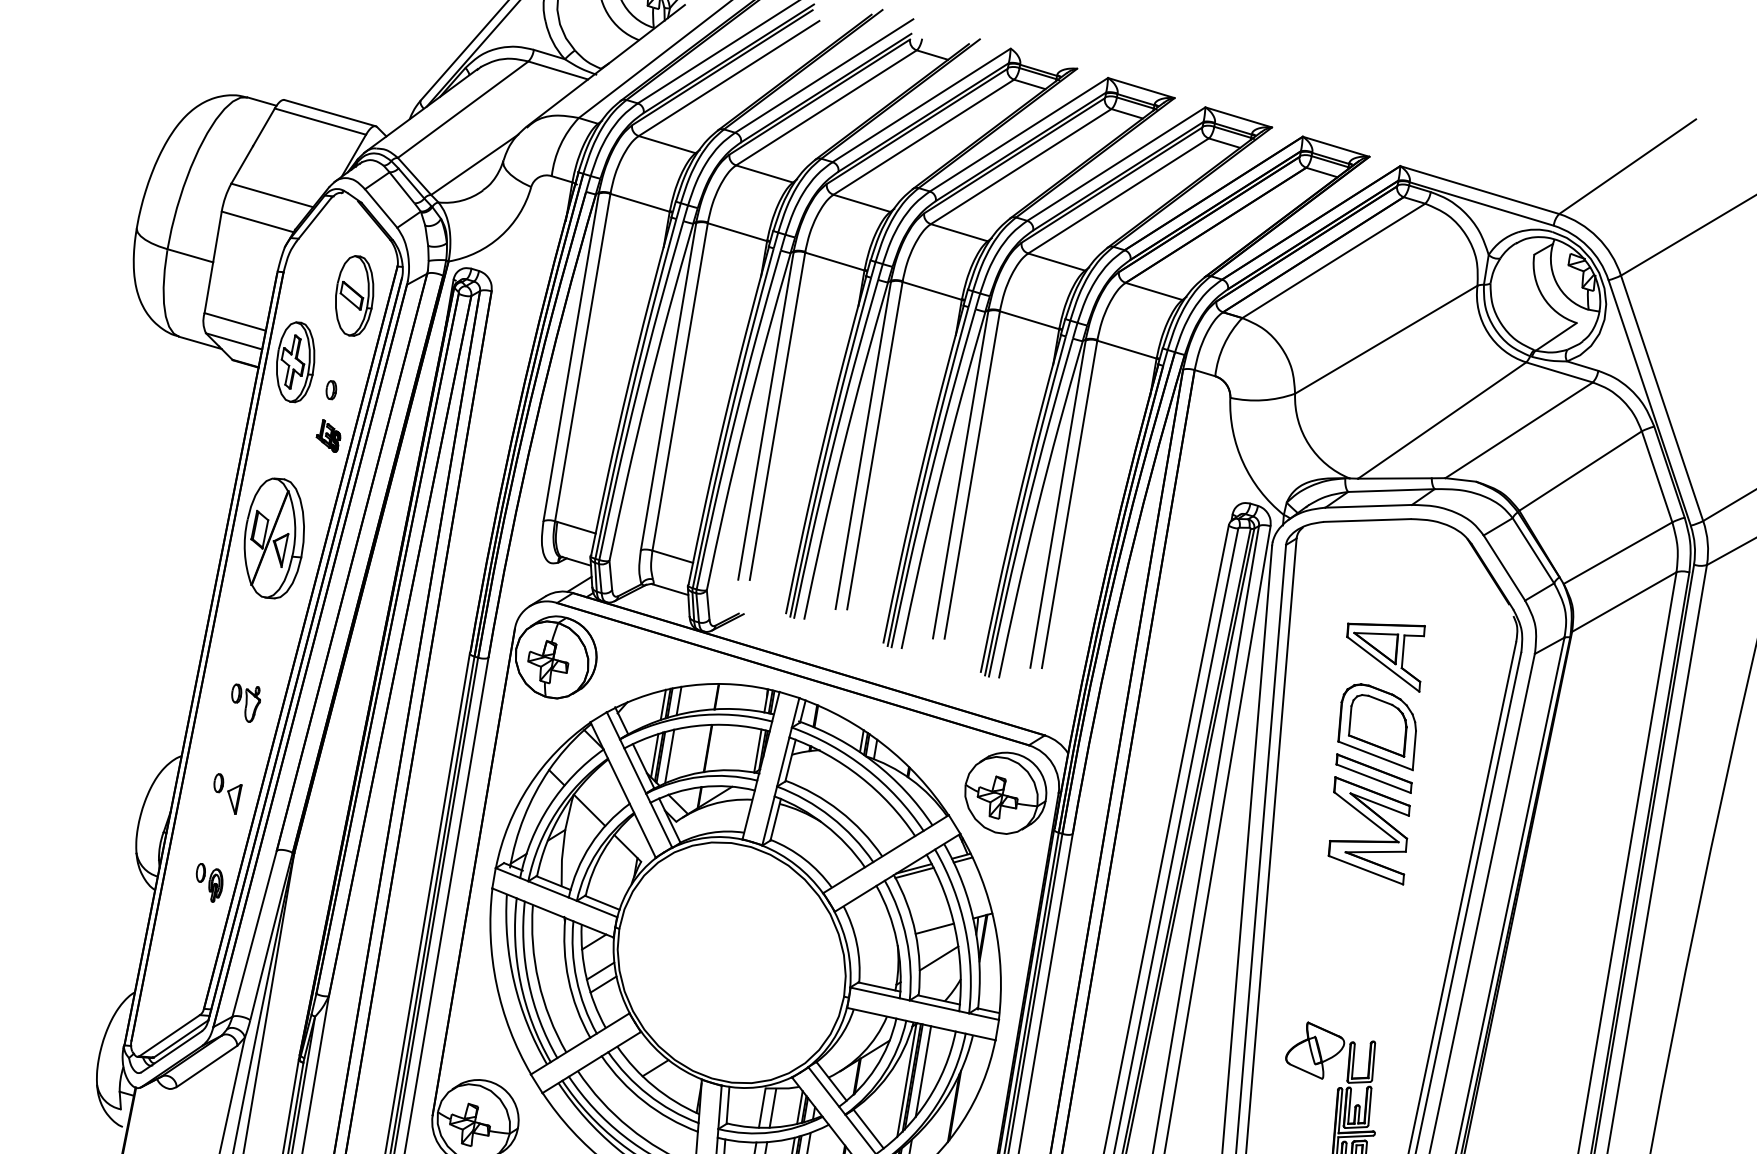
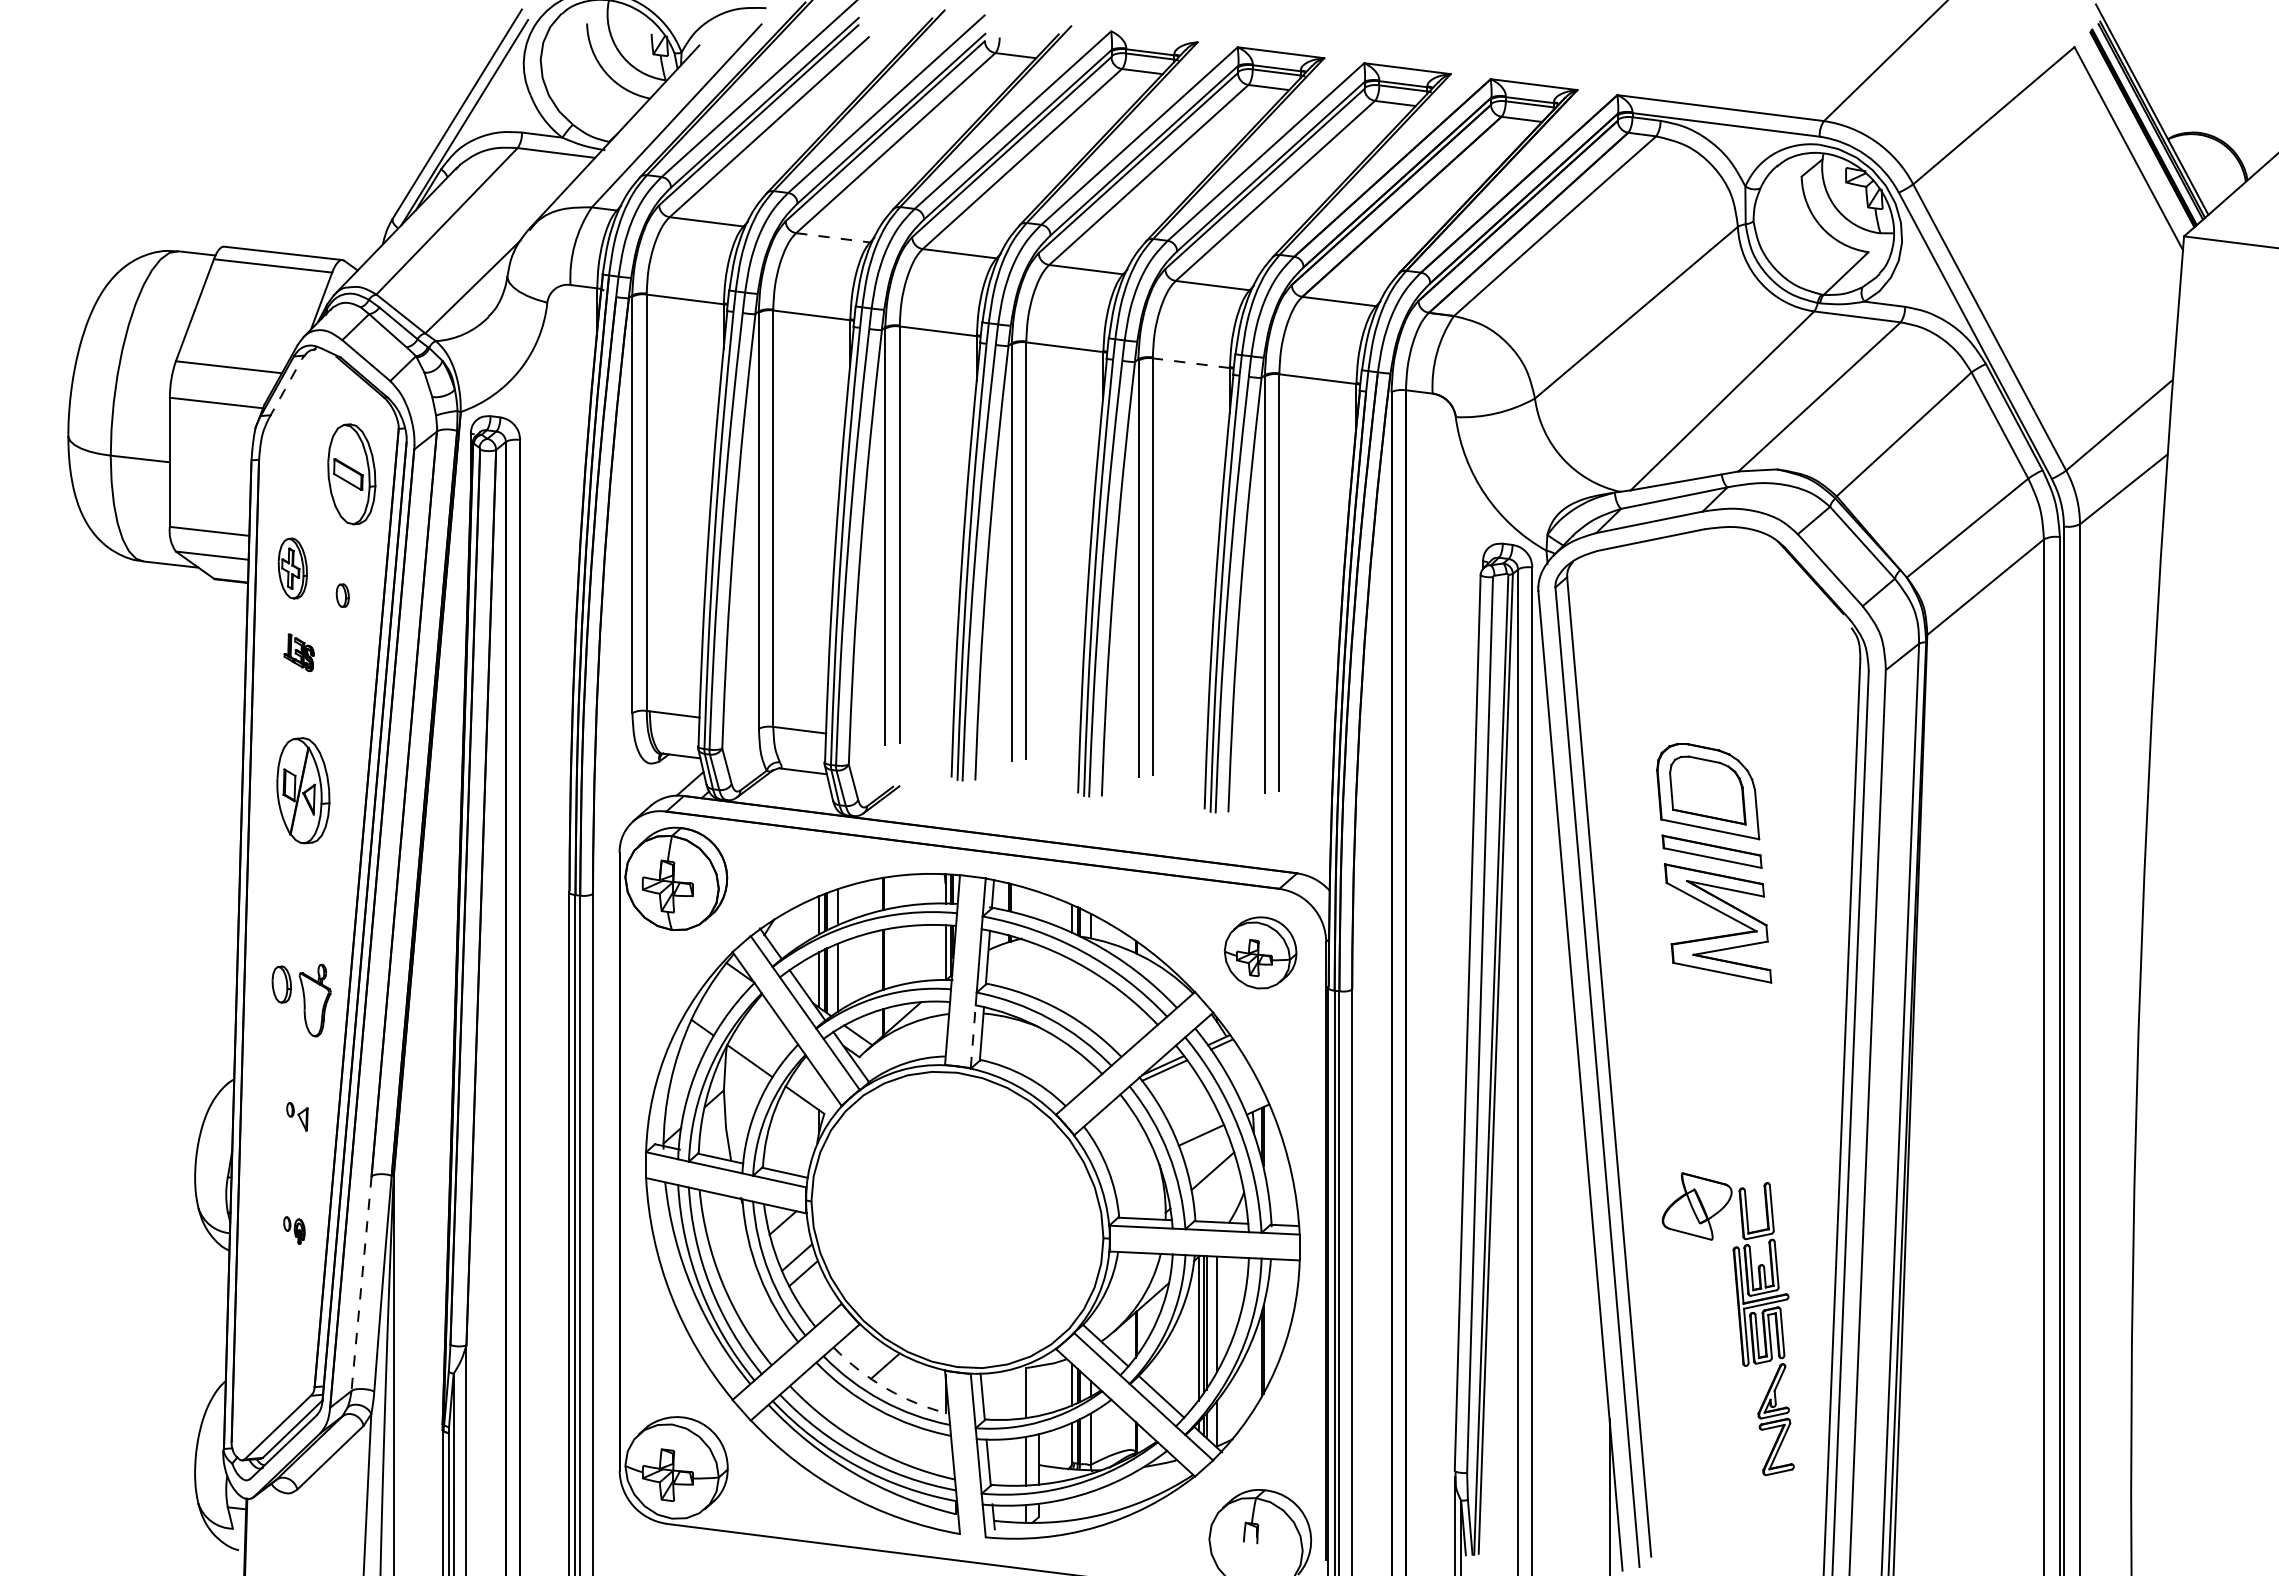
line: (764, 173) -> (833, 237), solid -> dashed
line: (313, 219) -> (285, 388), solid -> dashed
line: (1029, 320) -> (1191, 363), solid -> dashed
part: (295, 362) -> (292, 568), size x0.6
part: (328, 435) -> (298, 652), moved
part: (274, 538) -> (303, 790), size x0.7
part: (1384, 652) -> (1699, 699), removed
part: (245, 703) -> (301, 1000), size x1.6
part: (1005, 792) -> (1260, 952), size x0.7
part: (226, 793) -> (297, 1116), size x0.6
line: (768, 820) -> (973, 1036), solid -> dashed
part: (208, 882) -> (294, 1230), size x0.6
line: (254, 933) -> (361, 1283), solid -> dashed
arc: (653, 1085) -> (886, 1388), solid -> dashed
line: (772, 1107) -> (1038, 1390), removed

